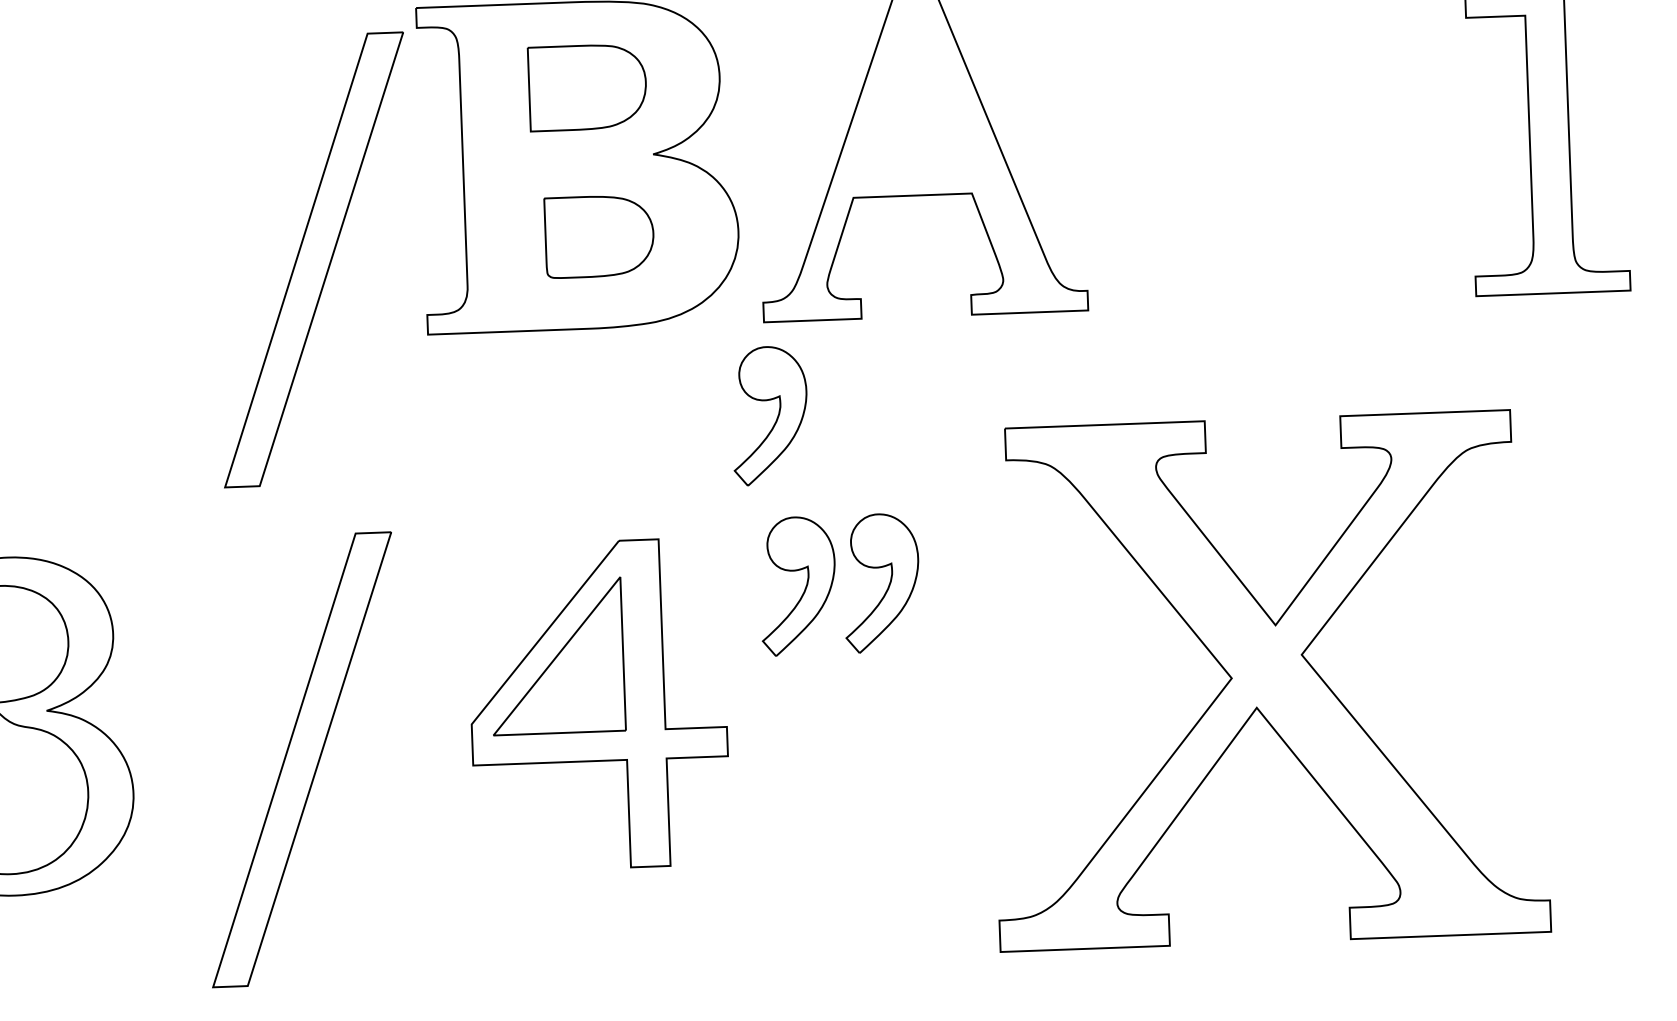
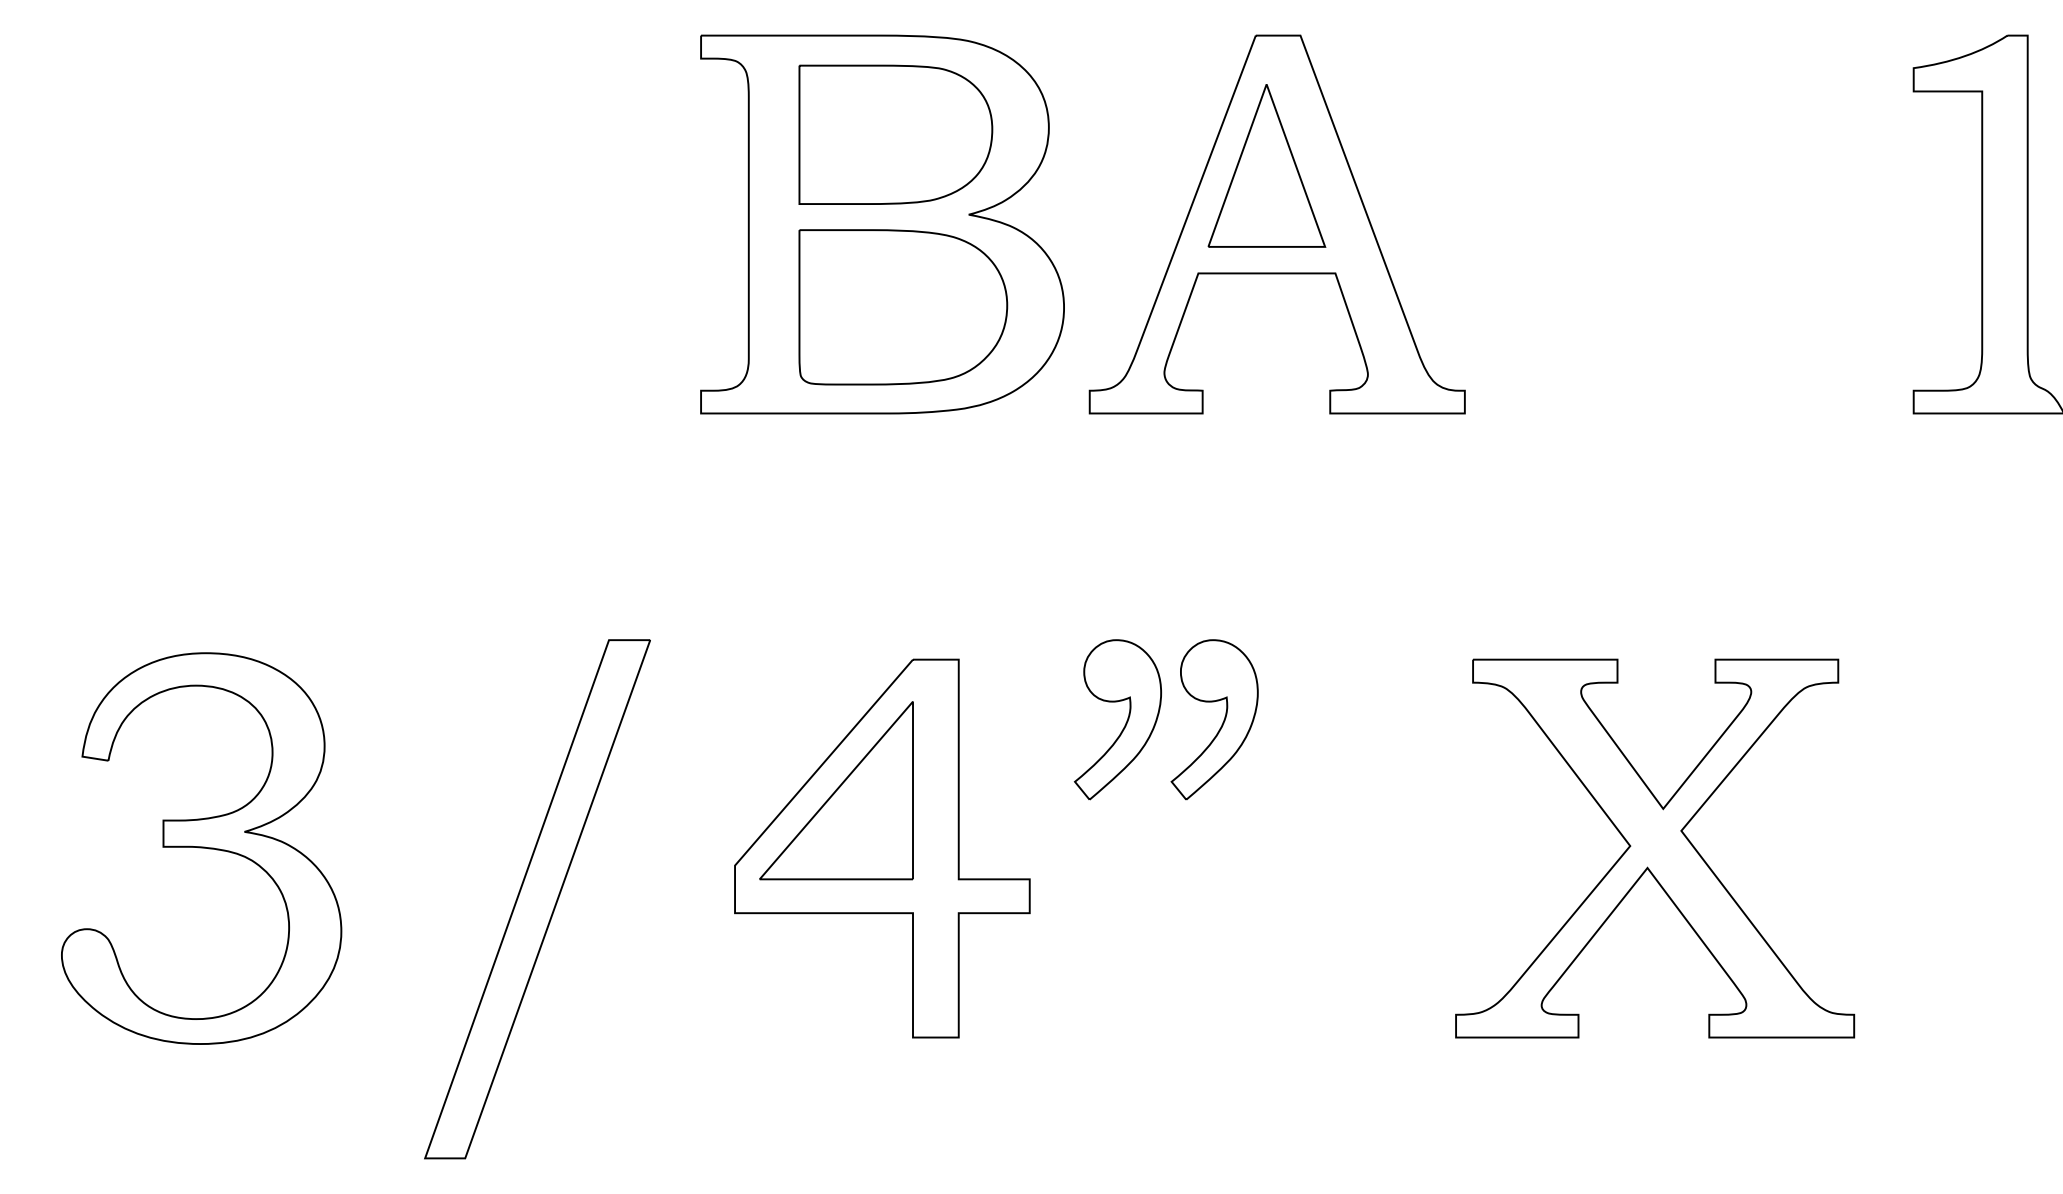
part: (587, 87) -> (895, 134), size x1.43
part: (908, 102) -> (1266, 165), added
part: (599, 236) -> (903, 307), size x1.67
part: (314, 260) -> (572, 322), removed
part: (776, 417) -> (1100, 524), removed
part: (1266, 680) -> (1655, 848), size x0.62

